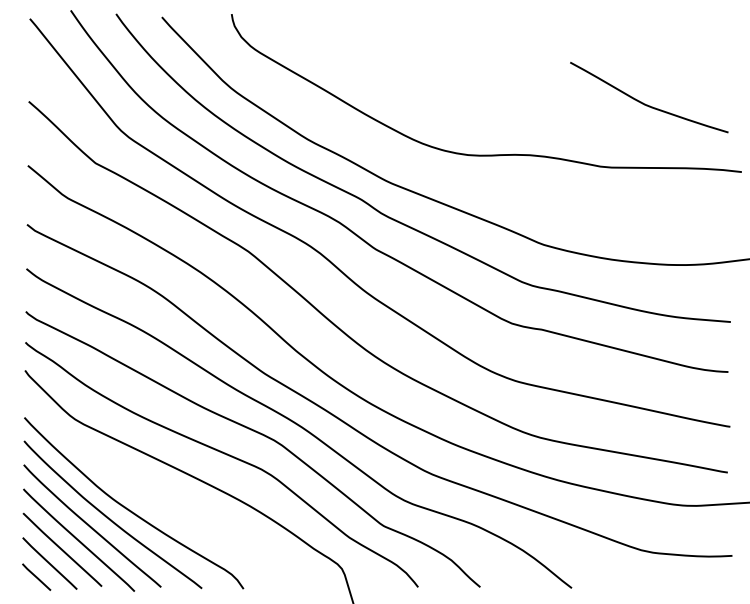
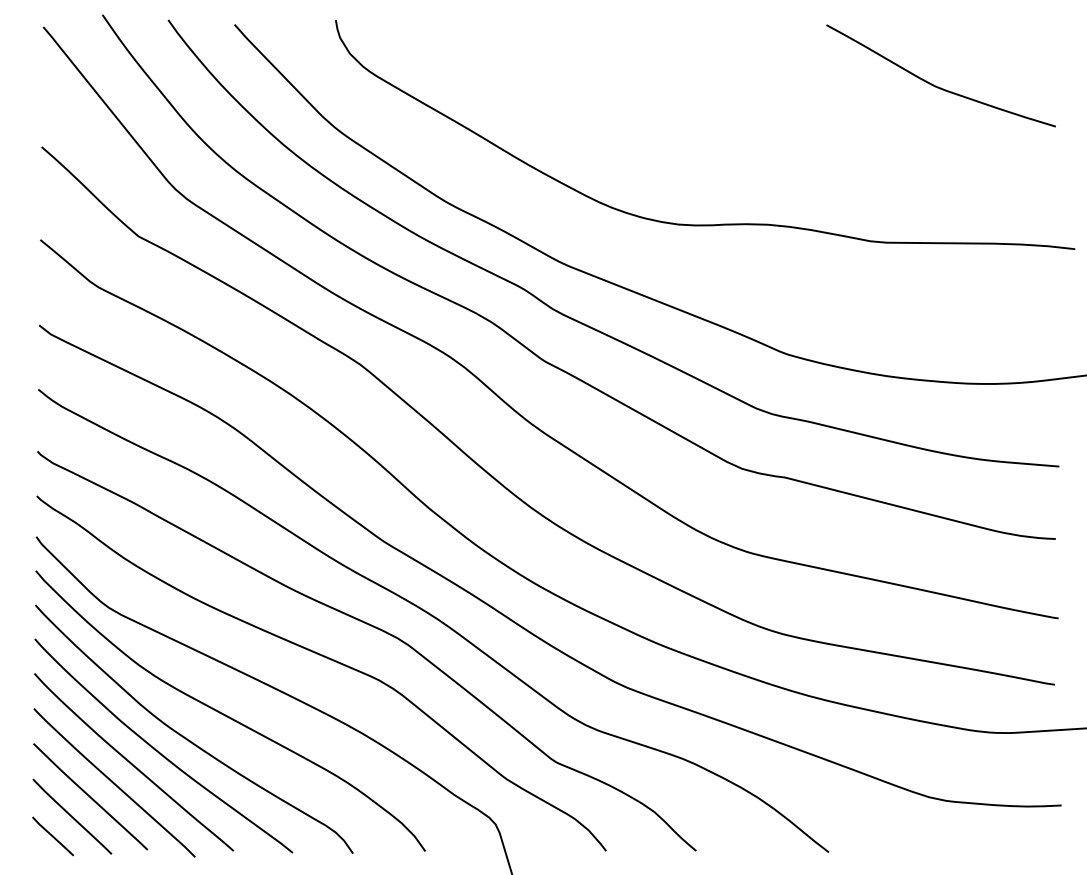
curve: (645, 103) -> (935, 84), moved
curve: (157, 493) -> (228, 715), added

